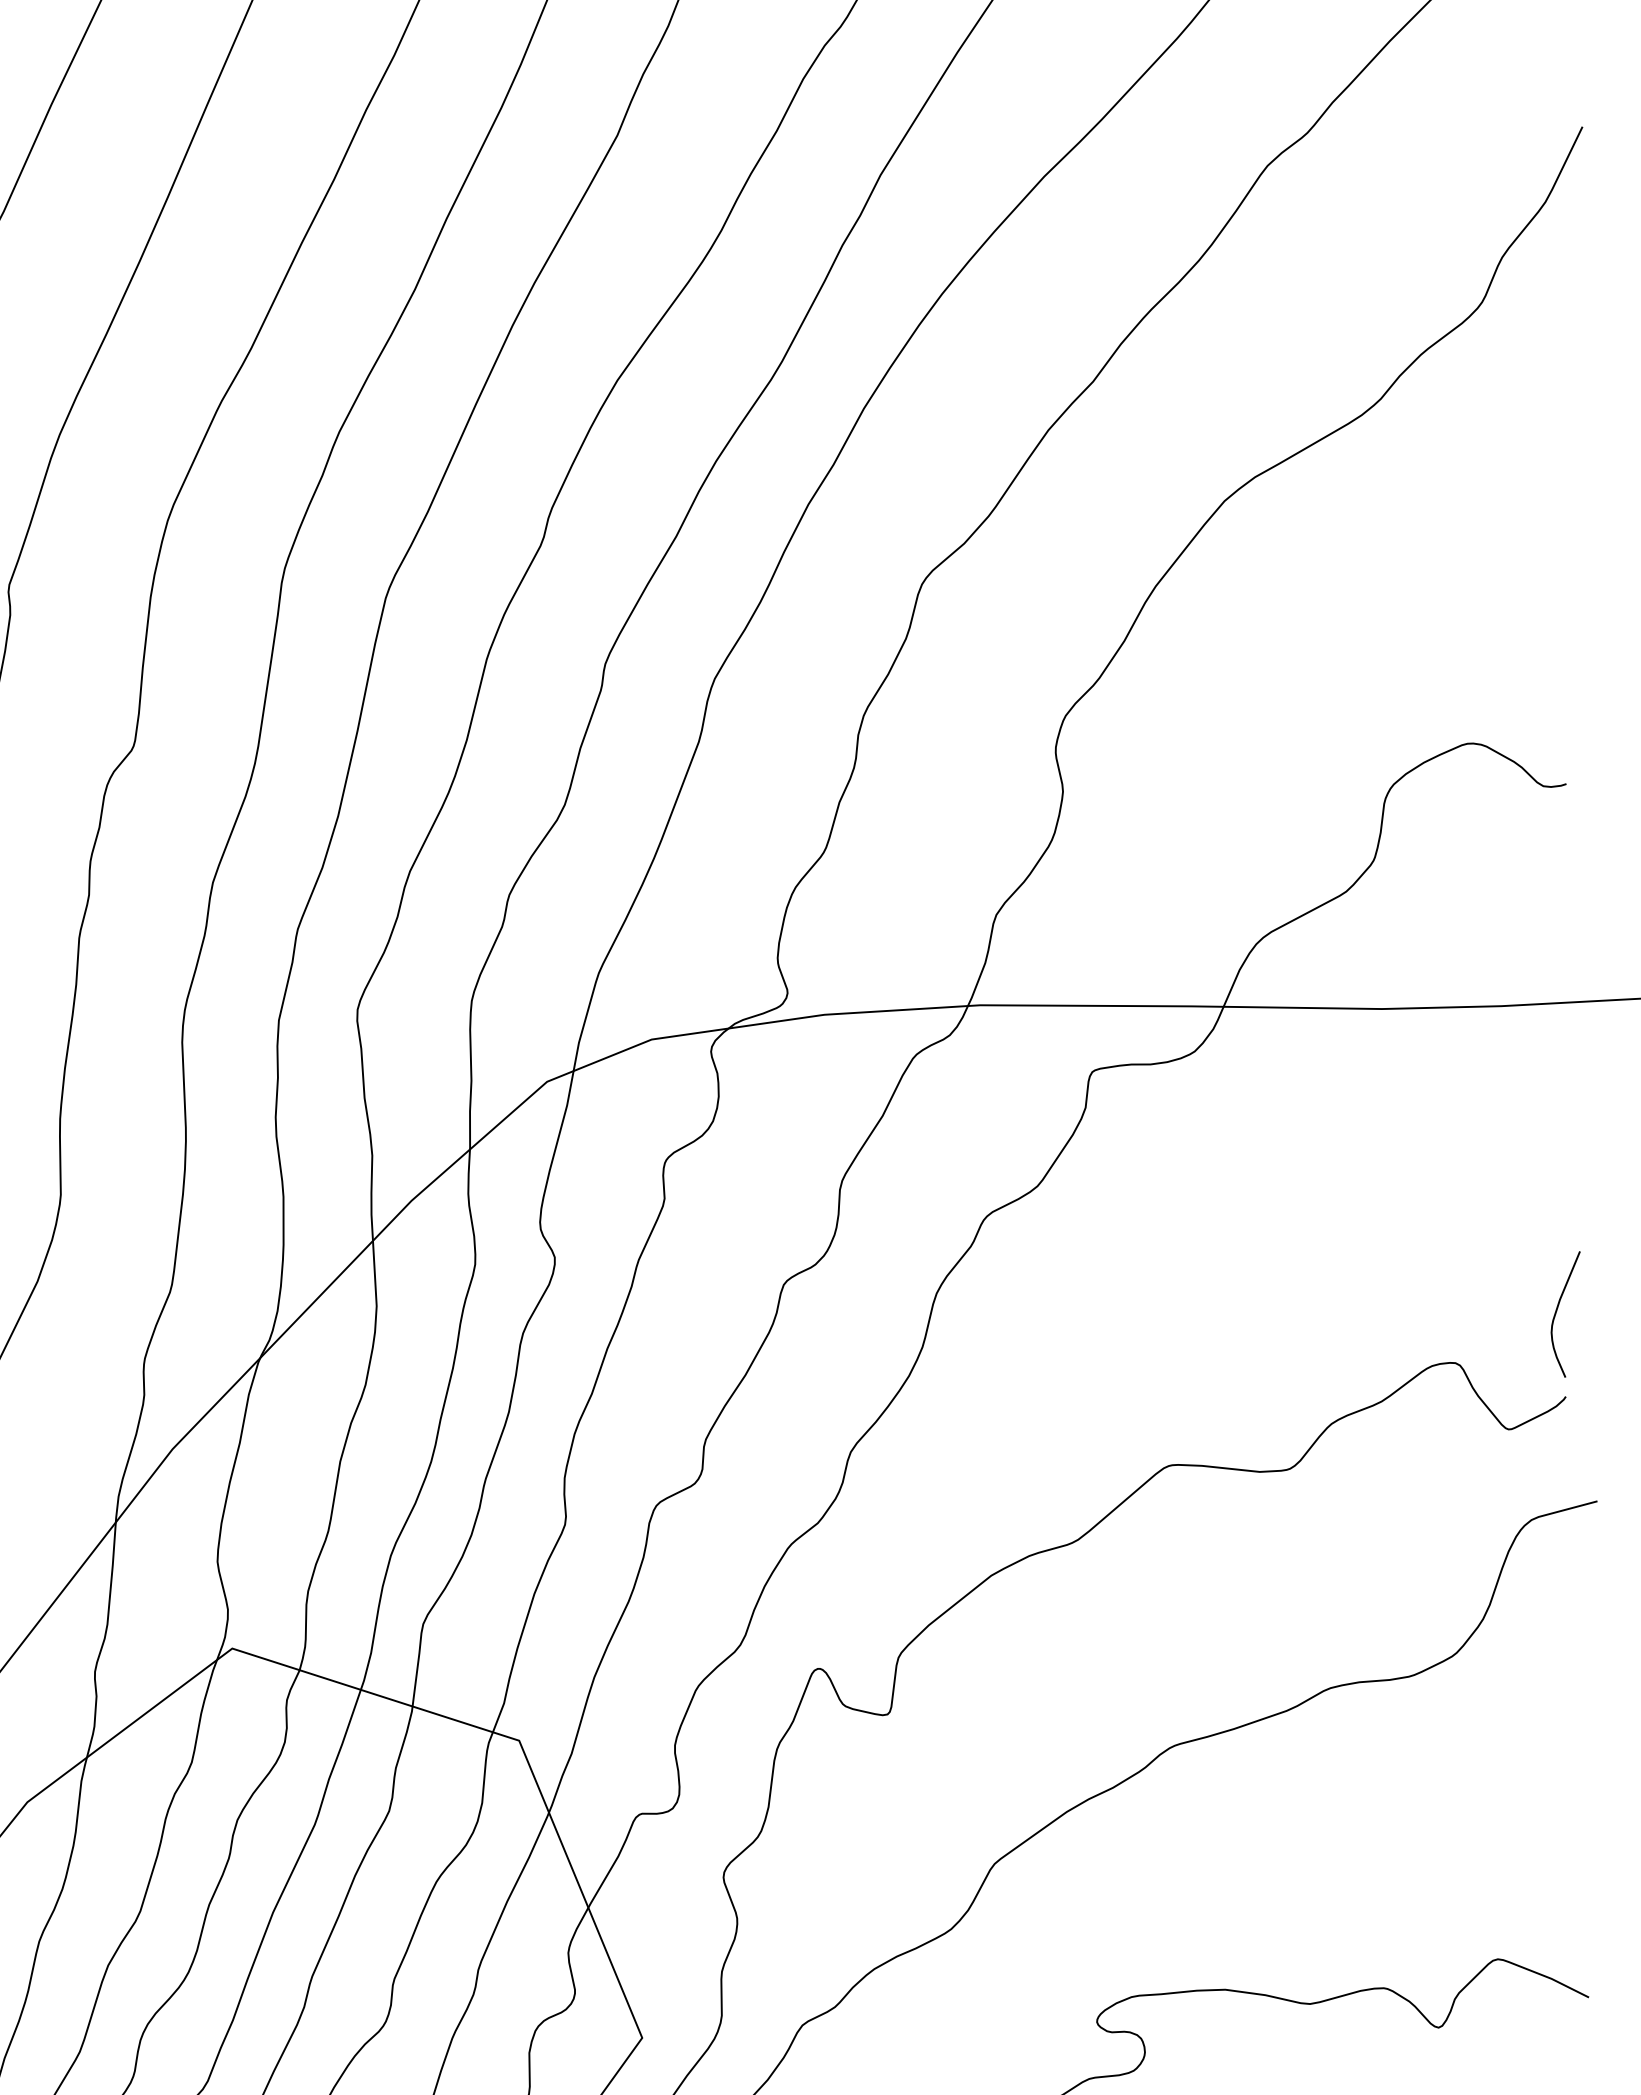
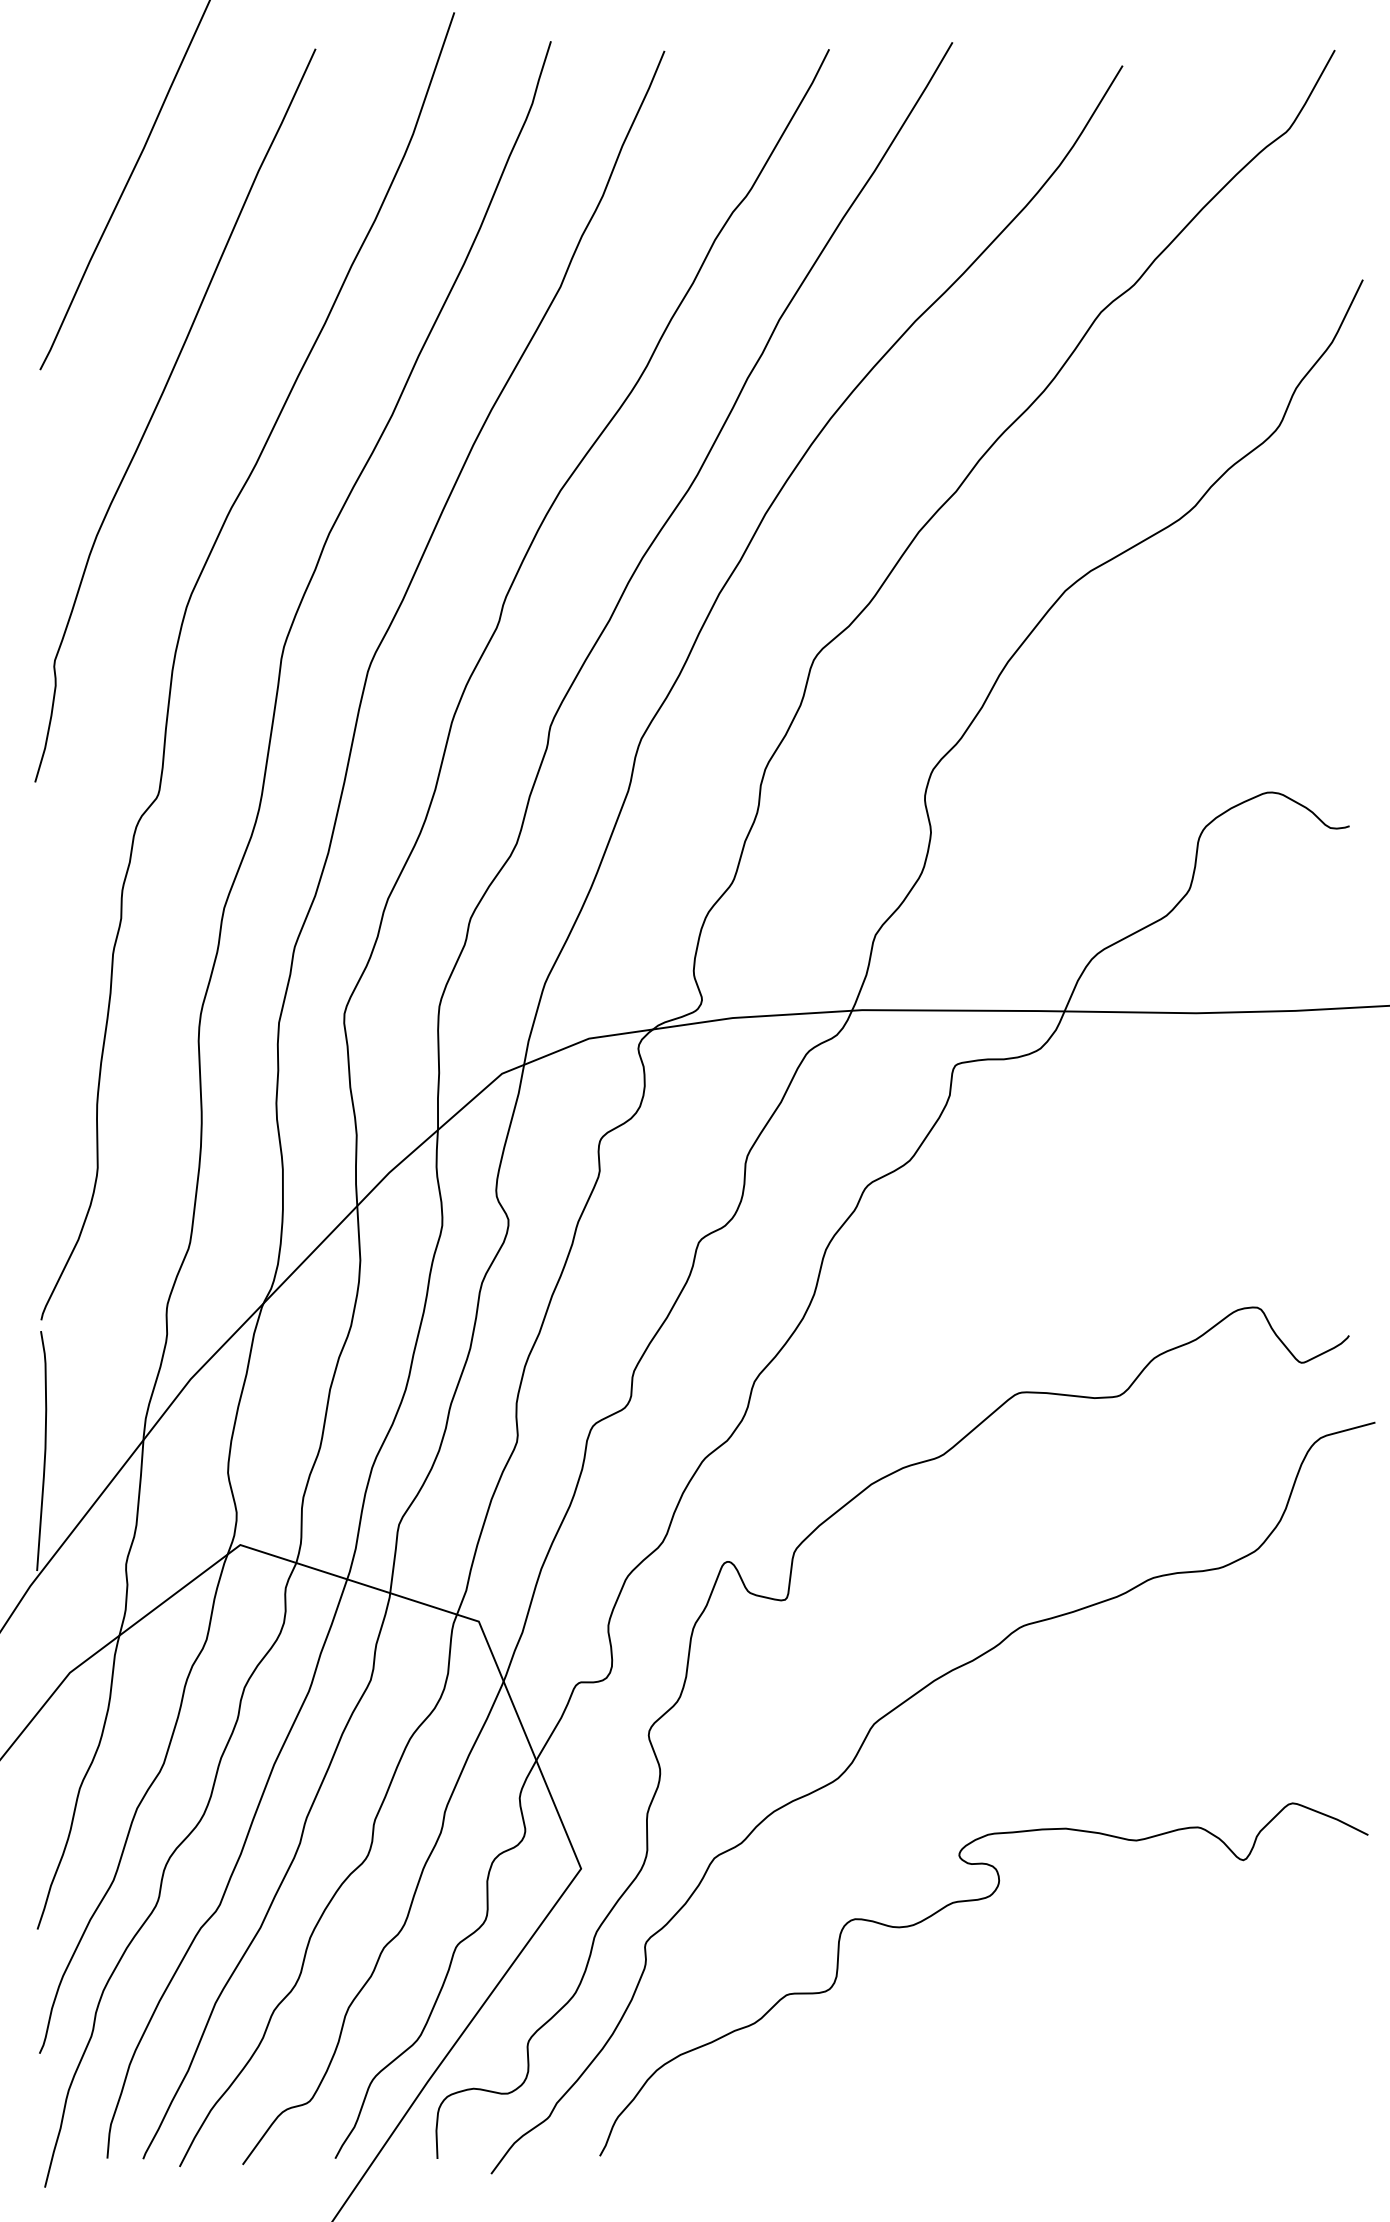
curve: (1557, 1311) -> (1342, 1264), removed

